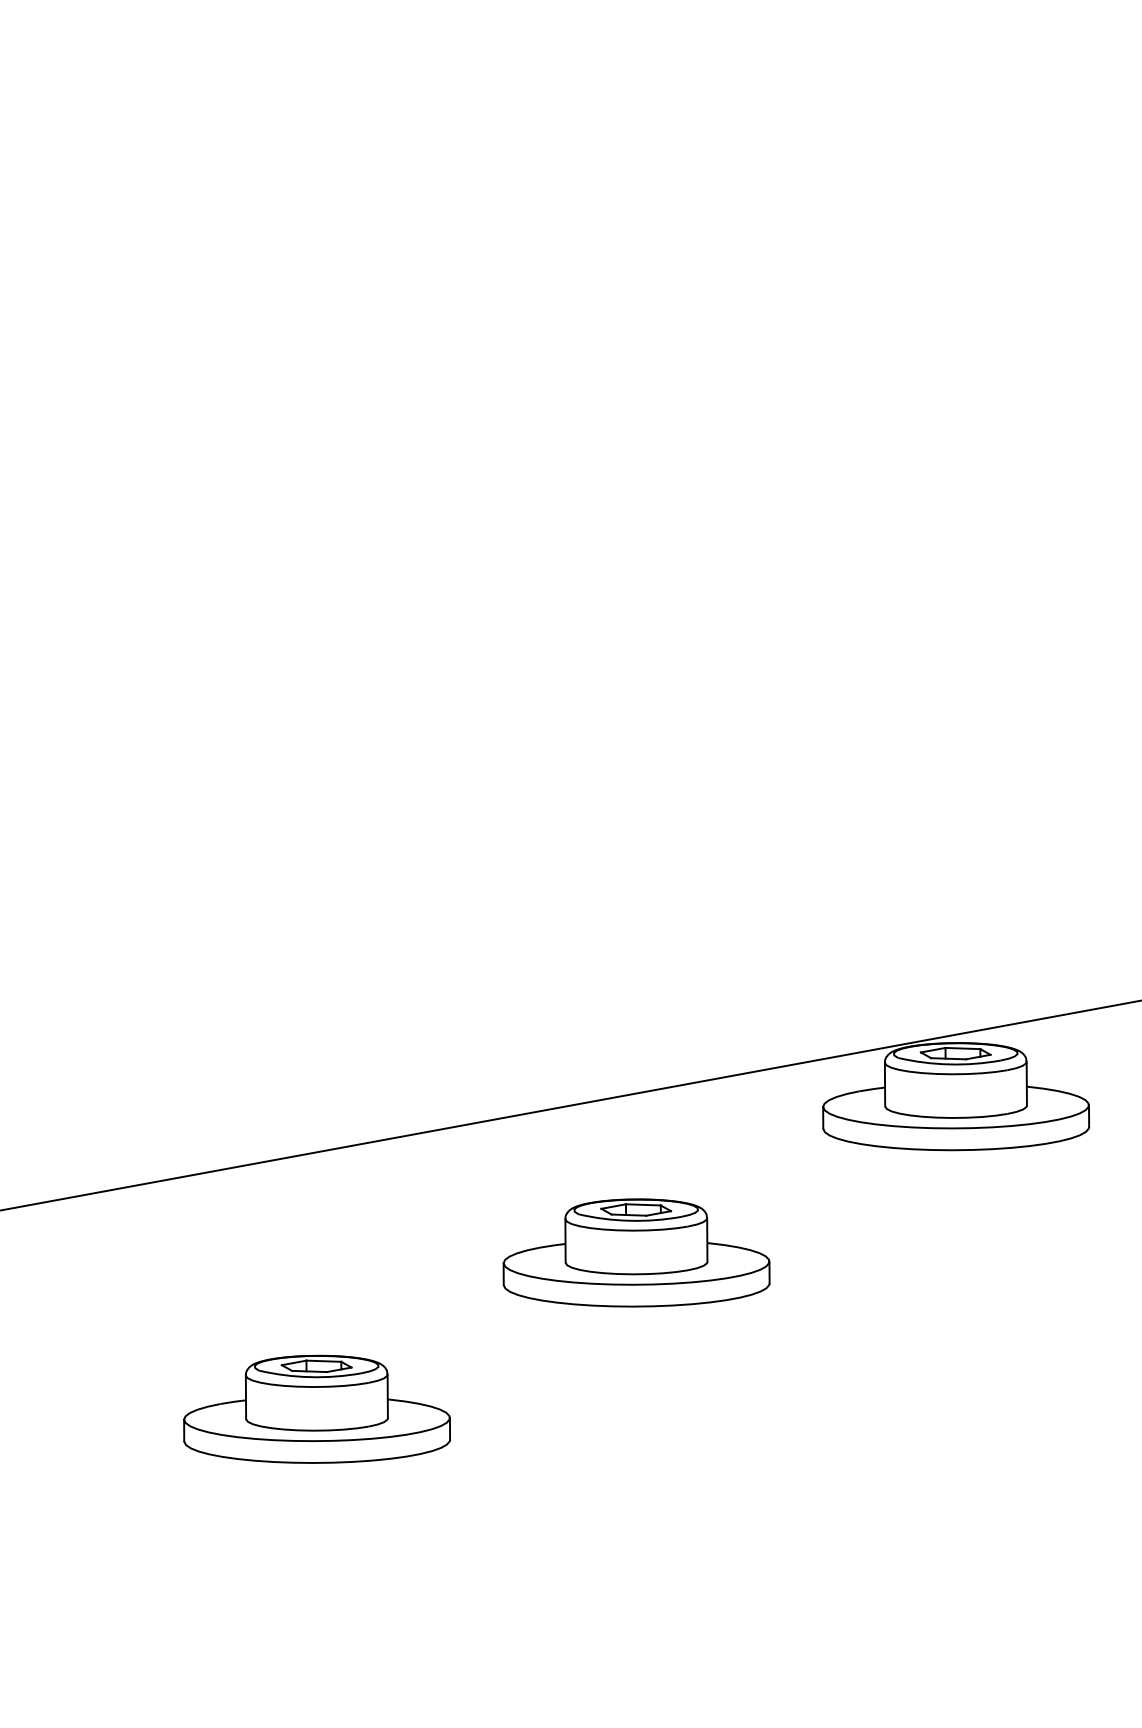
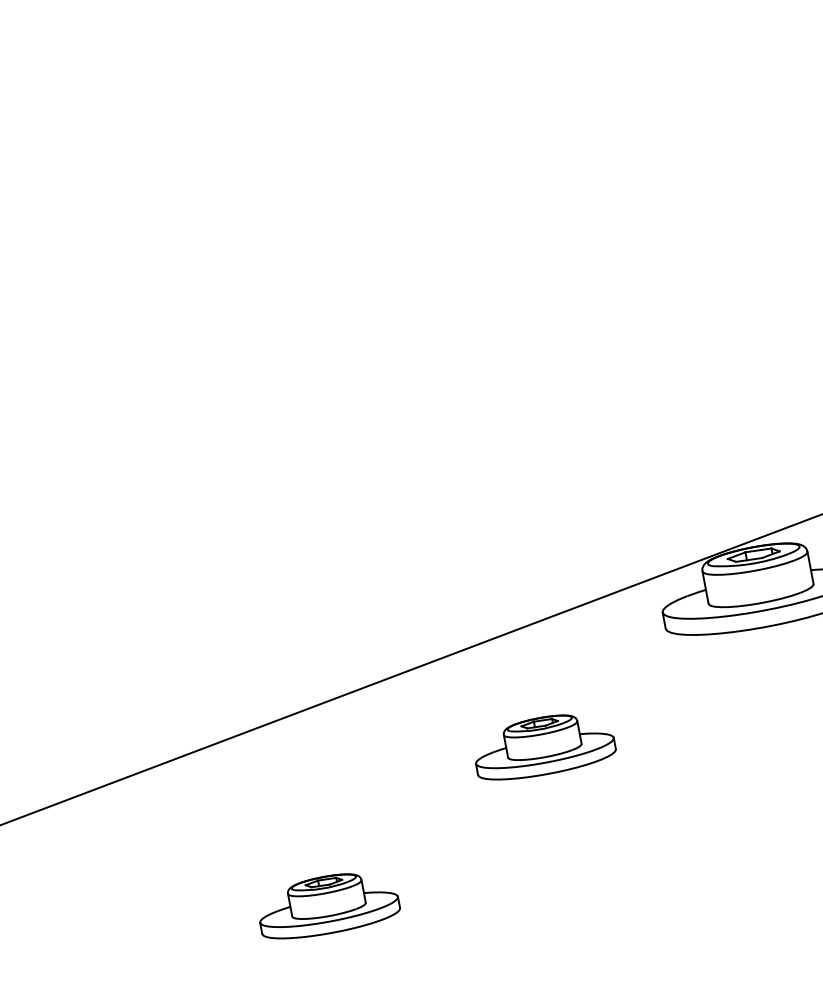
part: (636, 1252) -> (543, 745), size x0.7
part: (316, 1408) -> (327, 904), size x0.7

